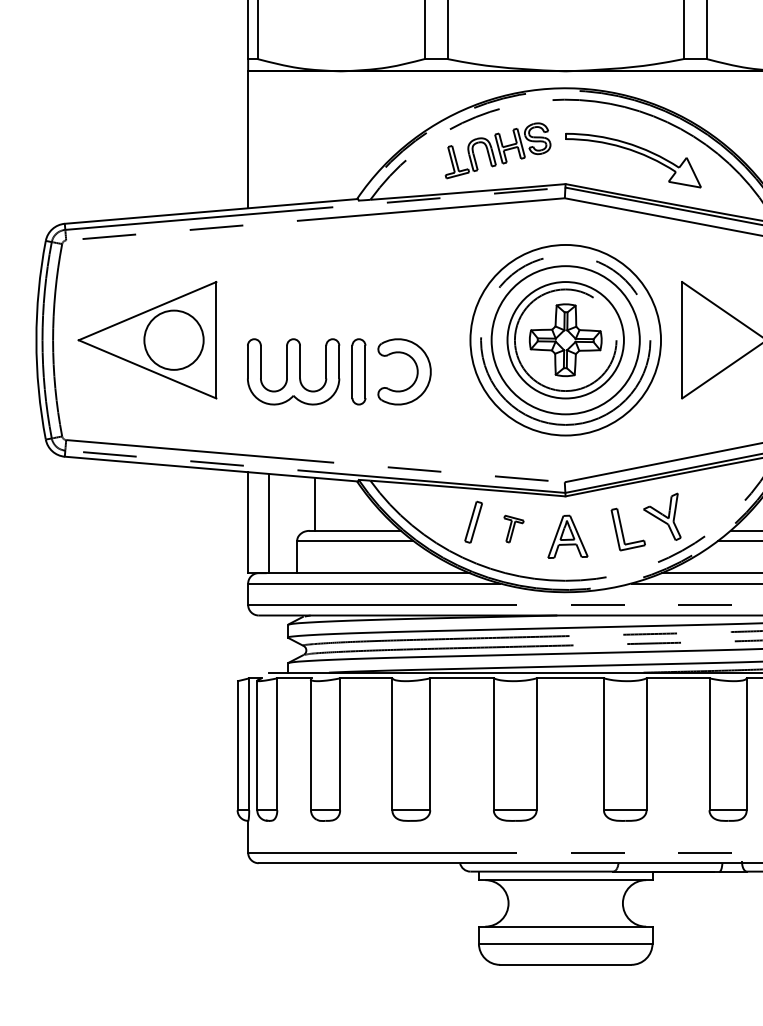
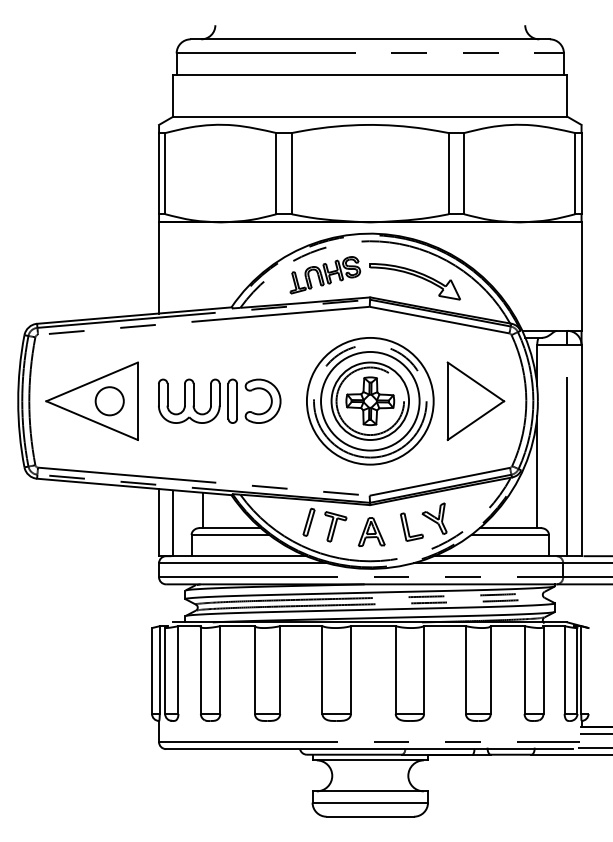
circle: (173, 340) -> (109, 401), size x0.71
part: (339, 370) -> (219, 400), moved
part: (513, 528) -> (335, 526), size x1.67

